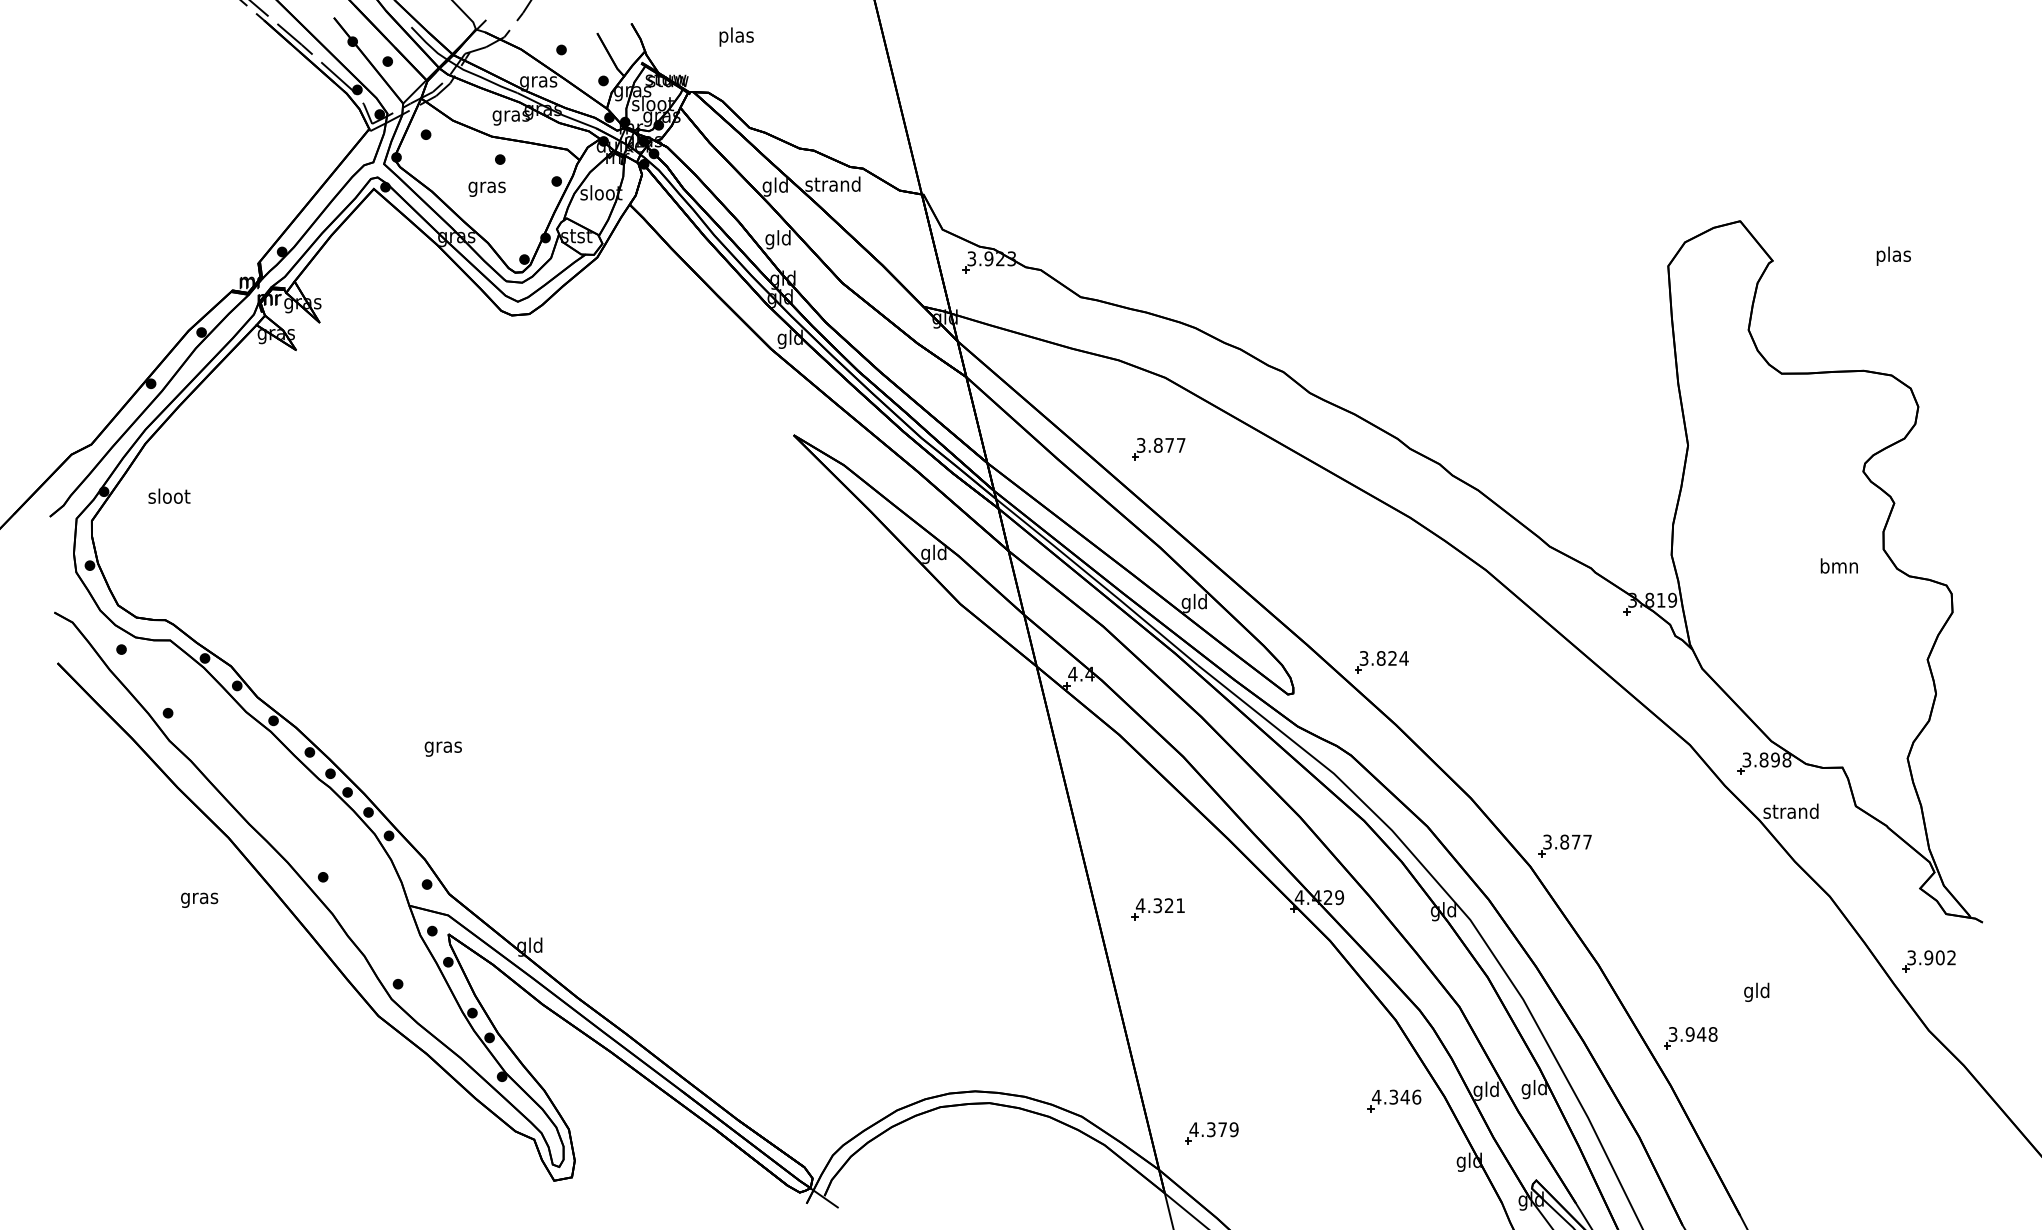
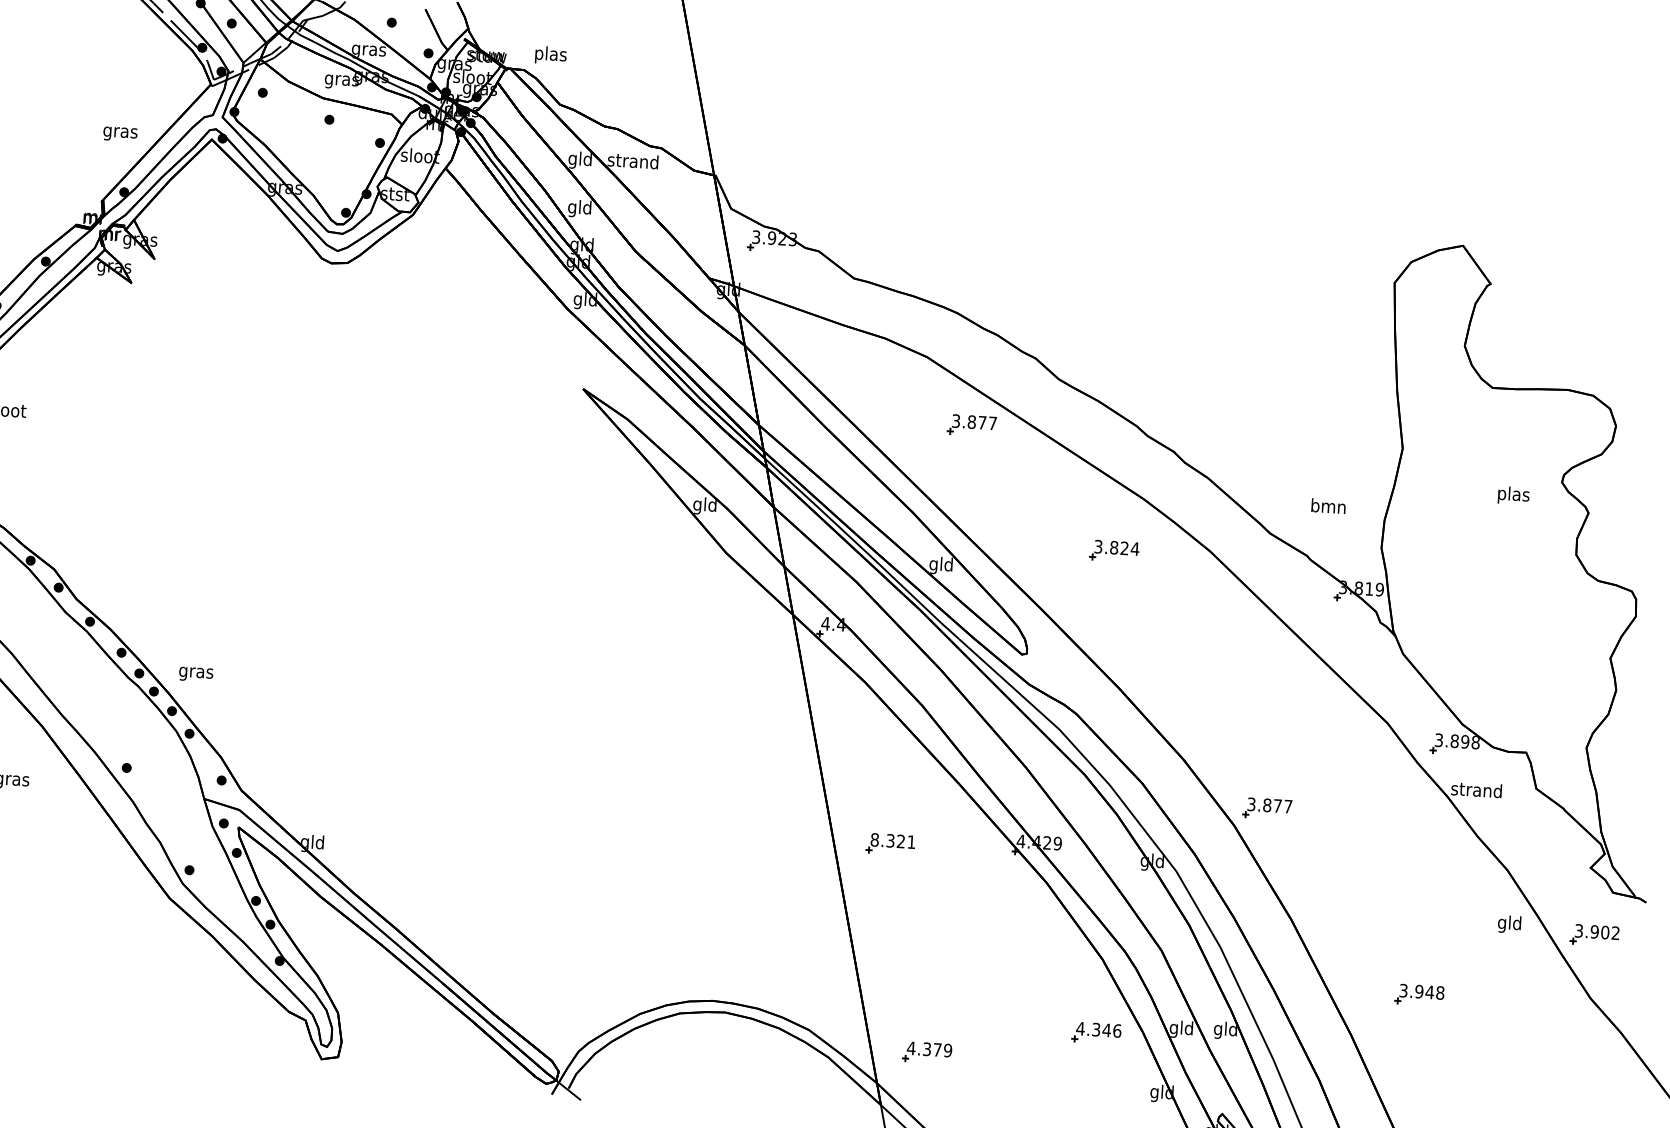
text: (736, 36) -> (550, 54), moved
text: (486, 188) -> (119, 133), moved
text: (1893, 255) -> (1513, 494), moved
part: (1158, 449) -> (971, 425), moved
text: (1838, 565) -> (1327, 505), moved
part: (1381, 662) -> (1114, 551), moved
text: (442, 748) -> (195, 673), moved
text: (1140, 905) -> (874, 839), 4.321 -> 8.321
text: (1756, 991) -> (1509, 923), moved
part: (1690, 1038) -> (1419, 995), moved

